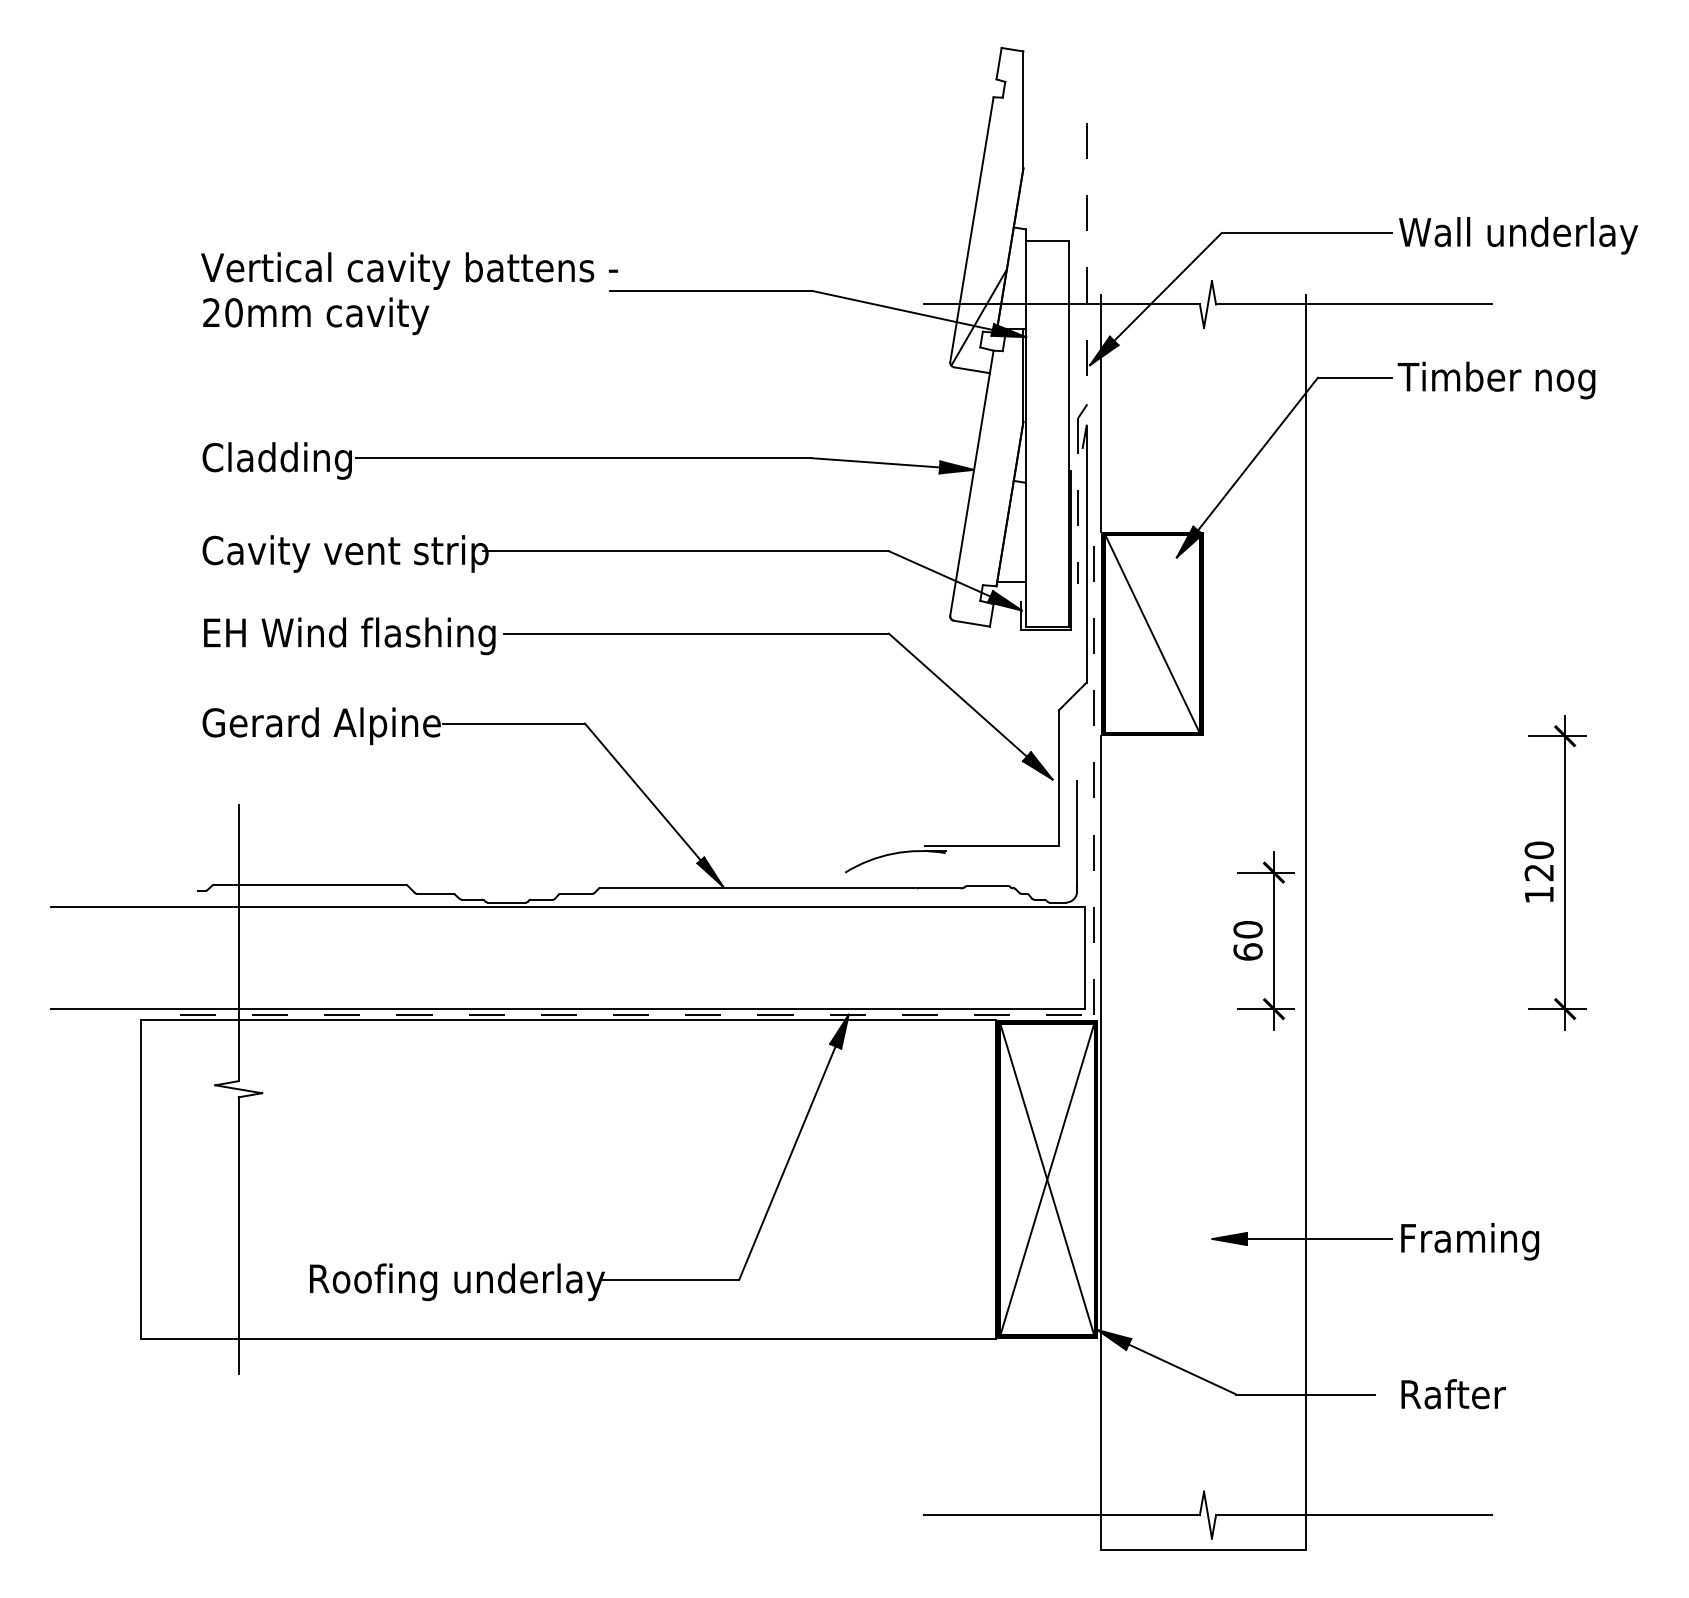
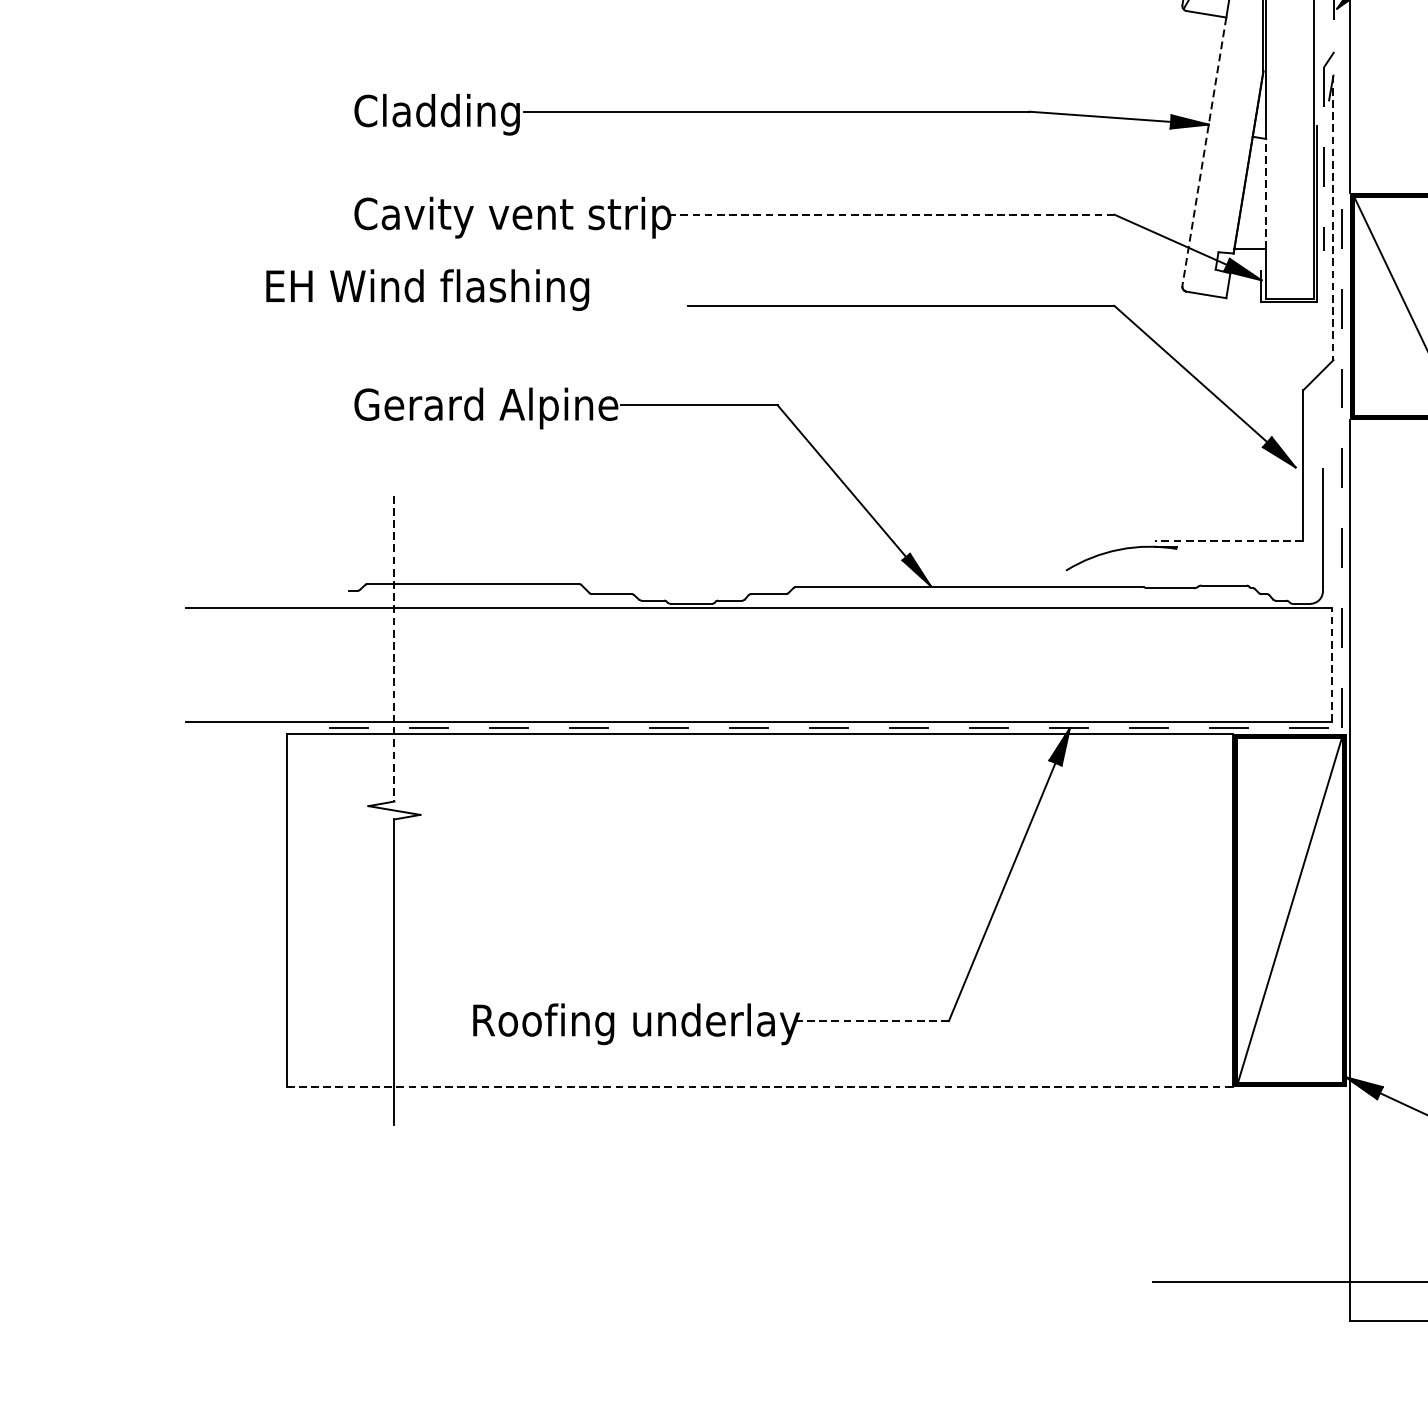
line: (970, 494) -> (1204, 151), solid -> dashed
line: (1025, 532) -> (1265, 193), solid -> dashed
line: (685, 551) -> (889, 214), solid -> dashed
line: (1086, 554) -> (1333, 218), solid -> dashed
text: (349, 636) -> (427, 290), moved
line: (991, 846) -> (1228, 541), solid -> dashed
line: (238, 943) -> (394, 649), solid -> dashed
line: (1085, 957) -> (1332, 664), solid -> dashed
line: (1046, 1179) -> (1288, 910), removed
line: (670, 1279) -> (872, 1021), solid -> dashed
line: (569, 1338) -> (760, 1086), solid -> dashed

